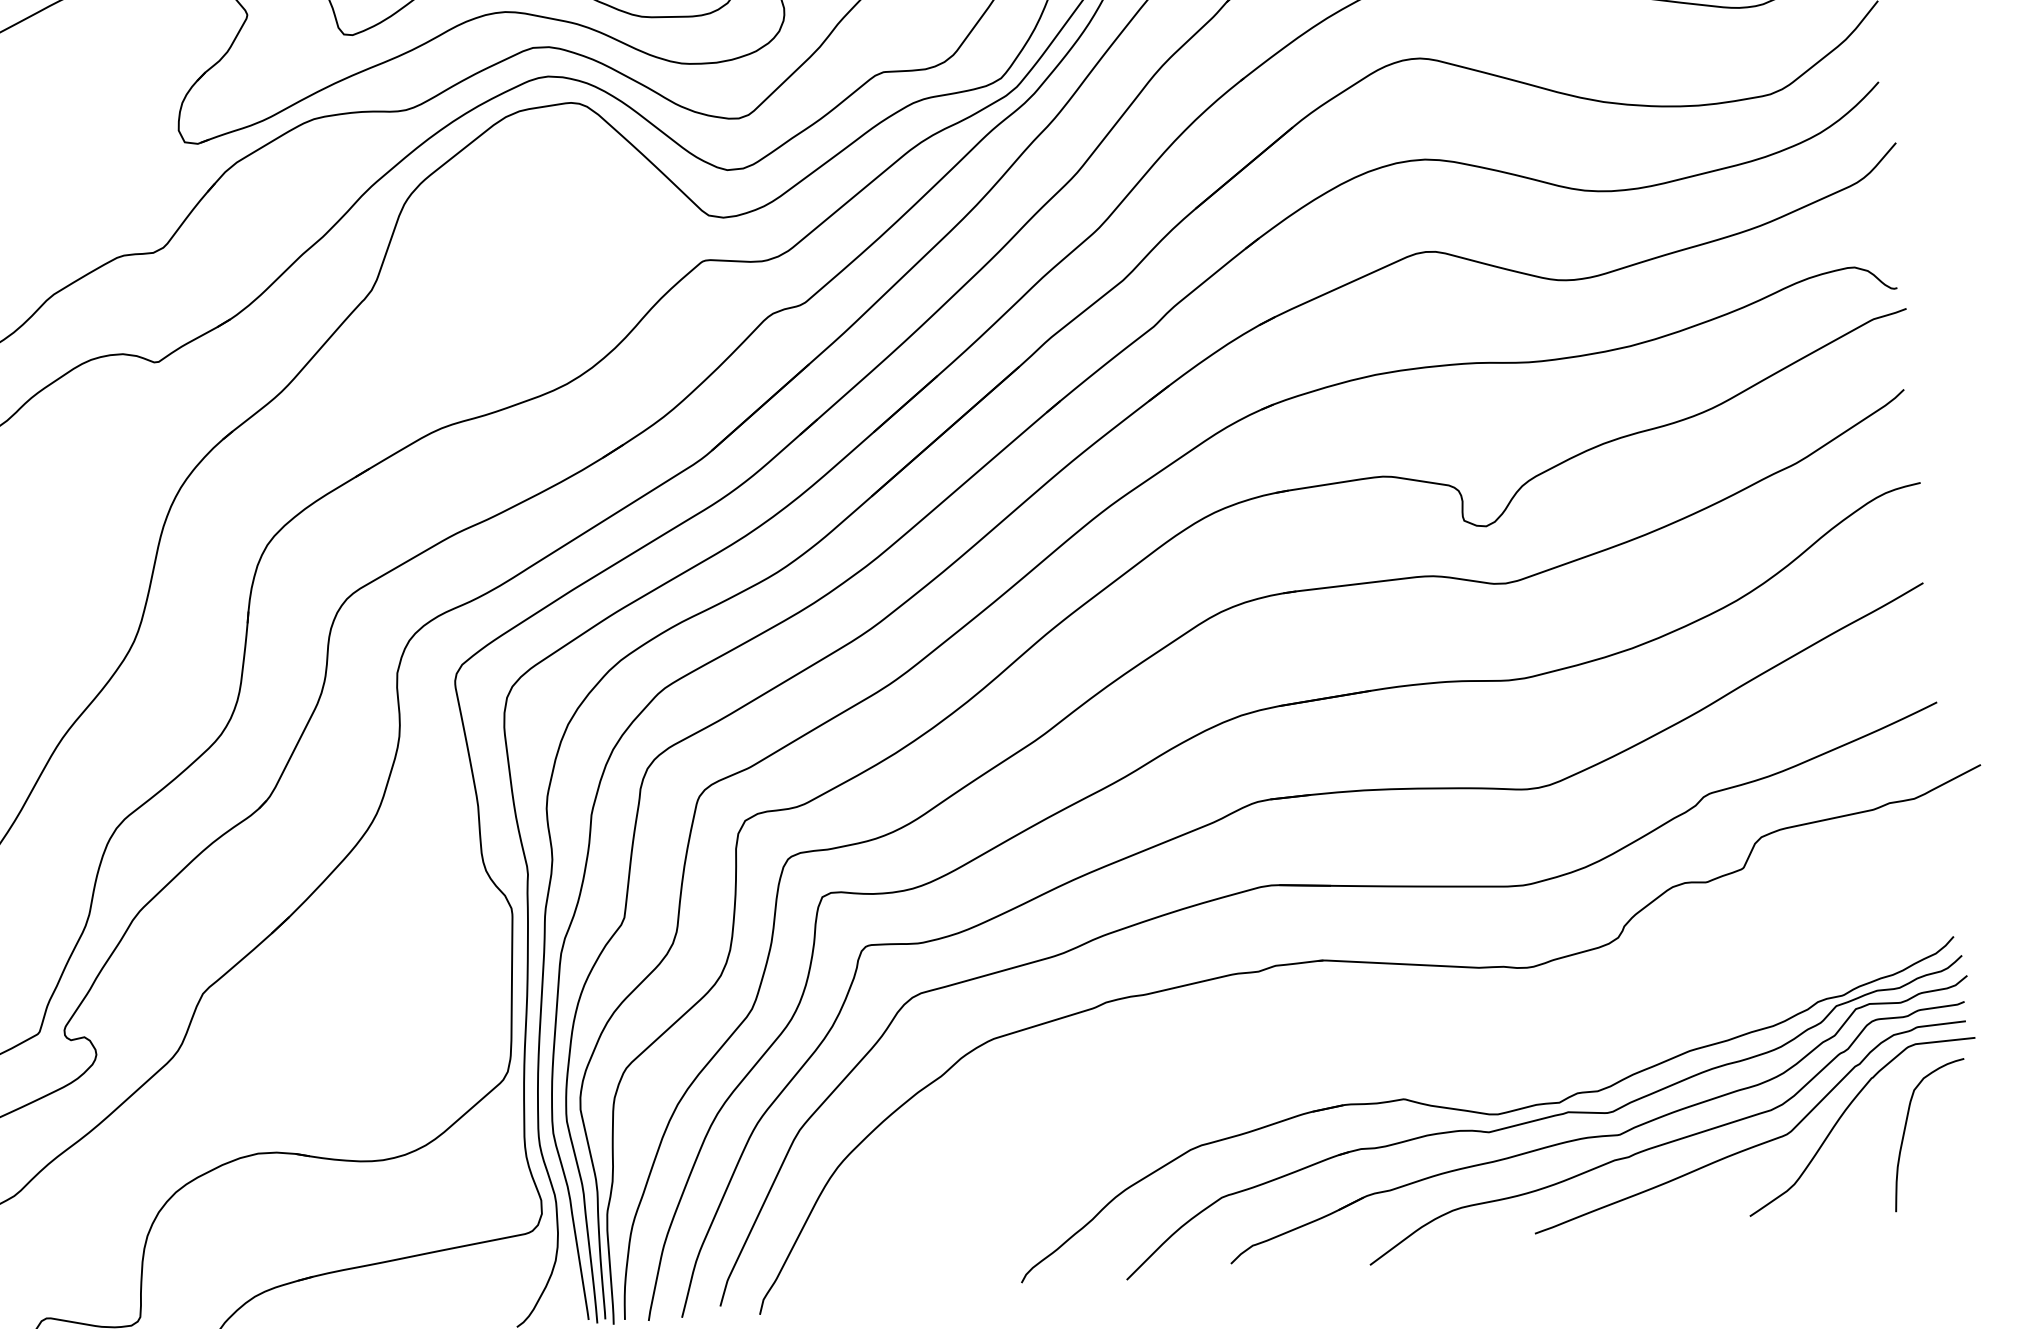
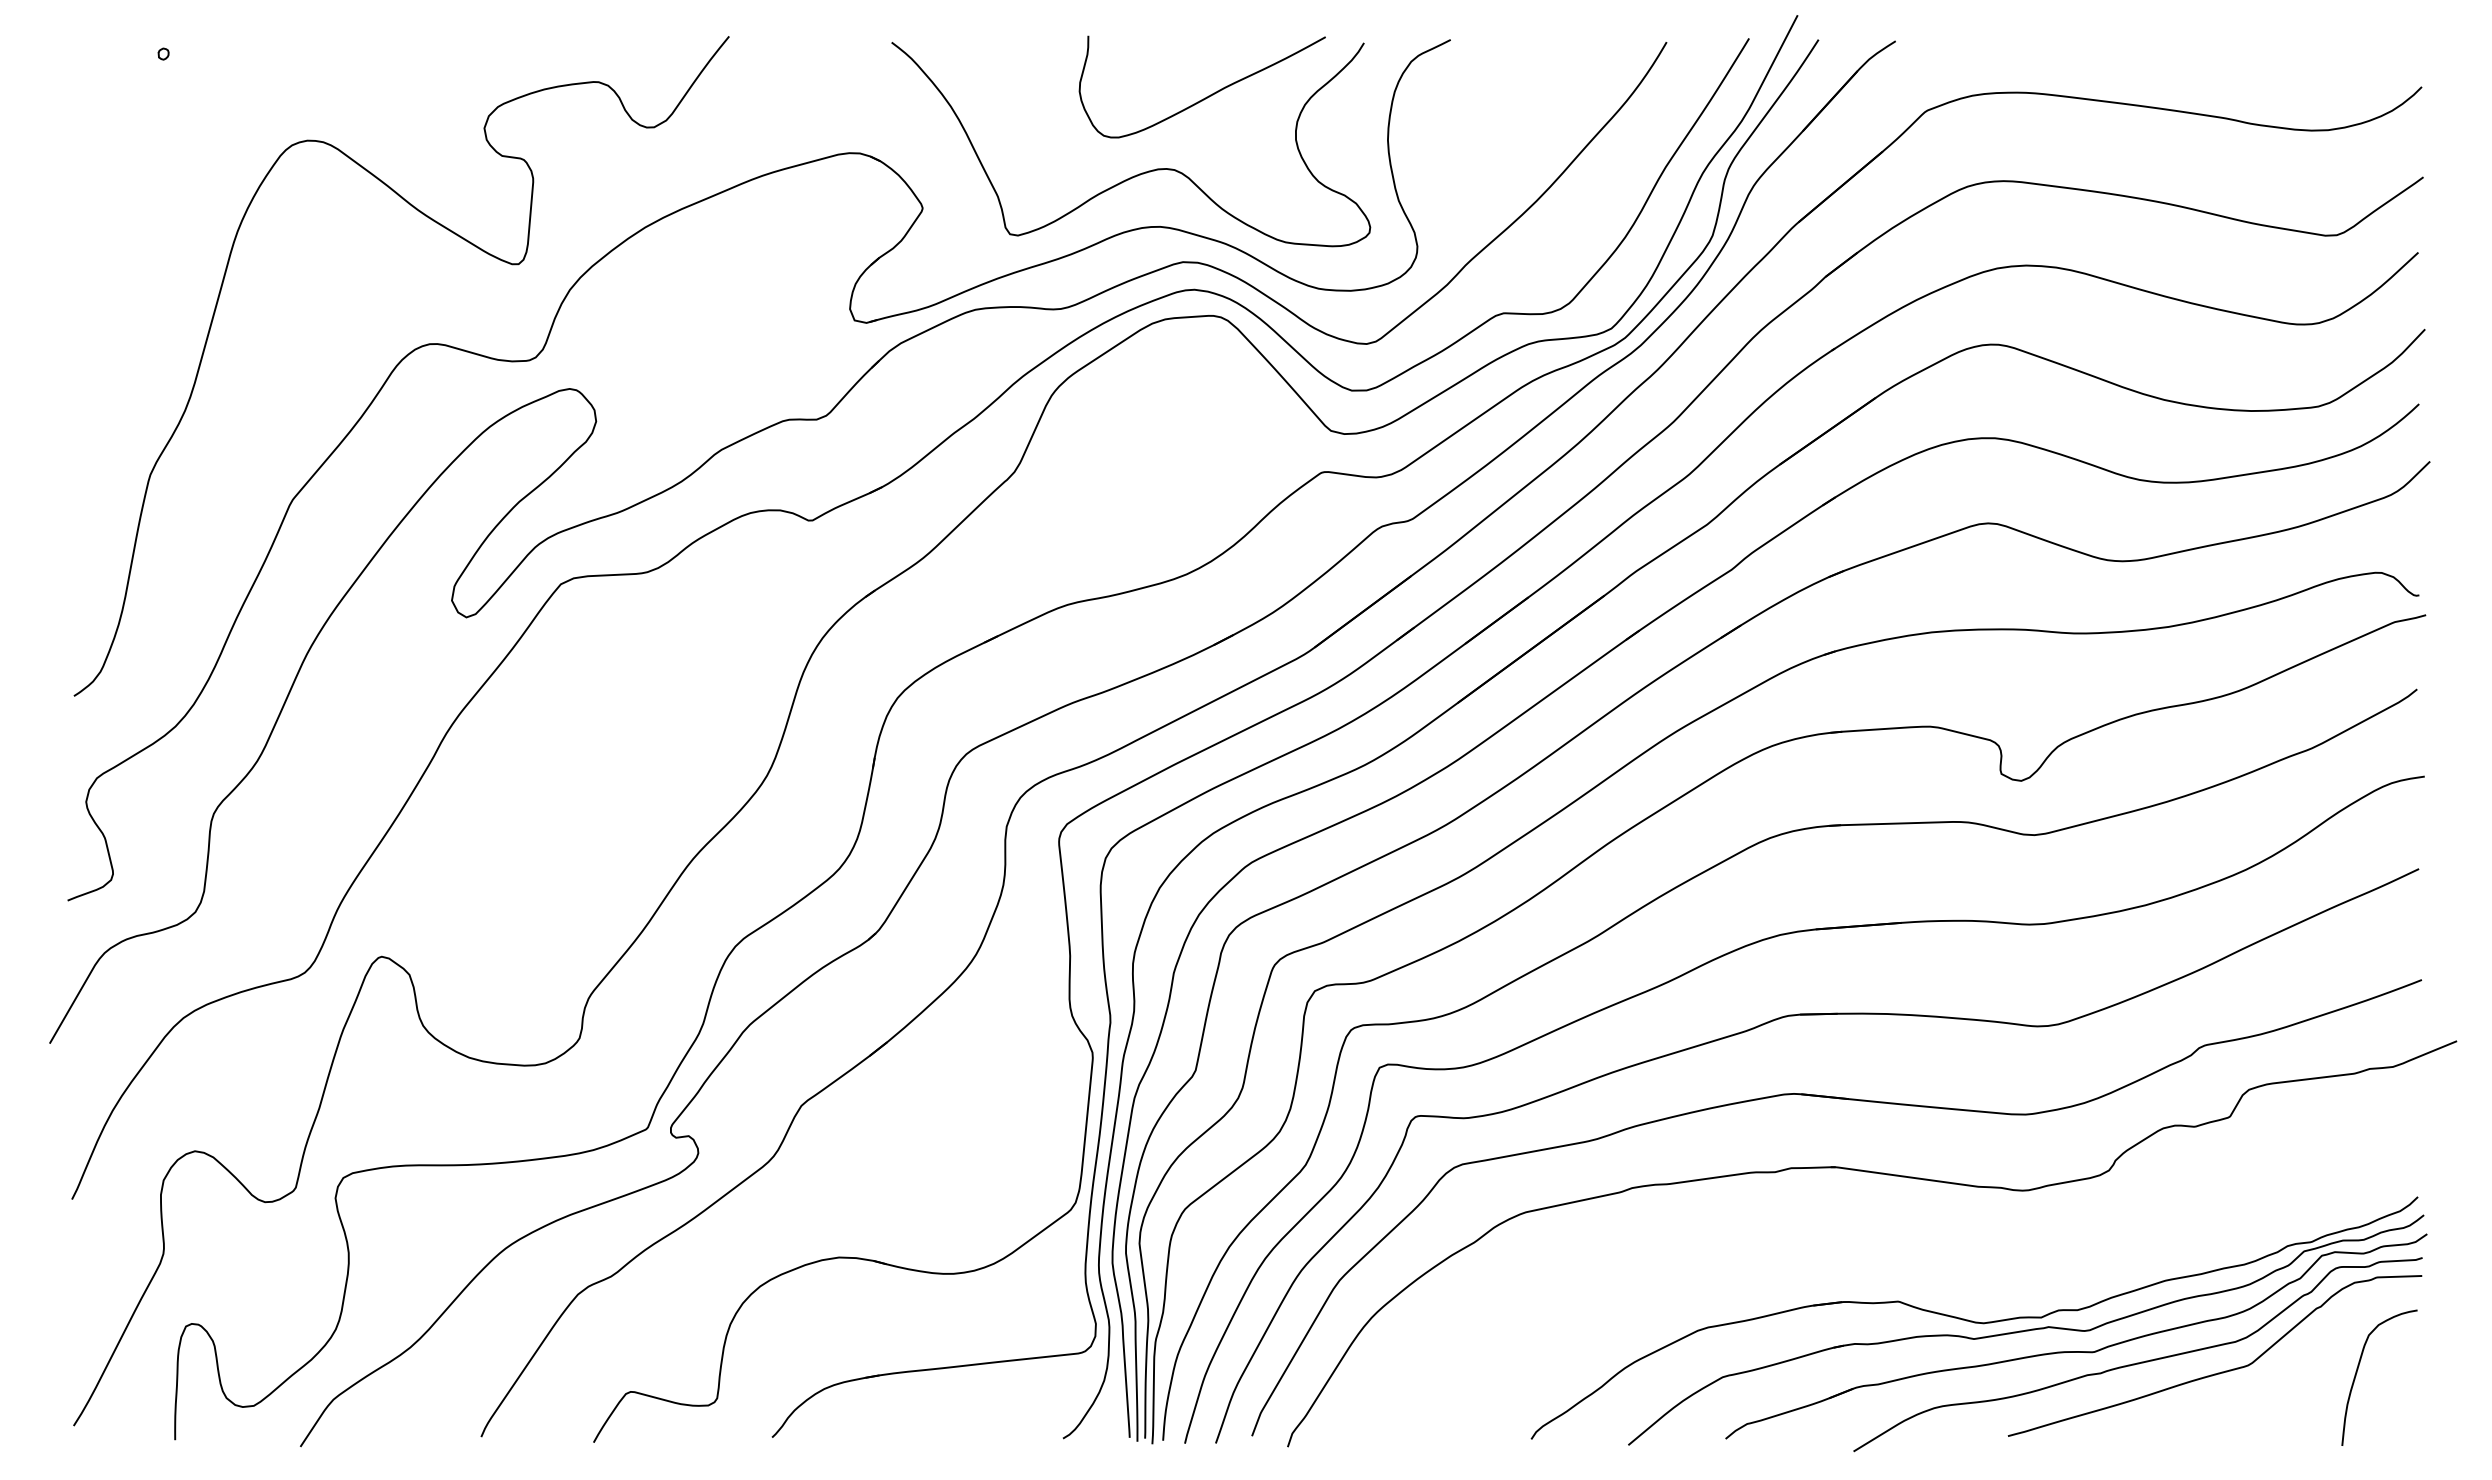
curve: (1846, 1111) -> (2304, 1349), removed

